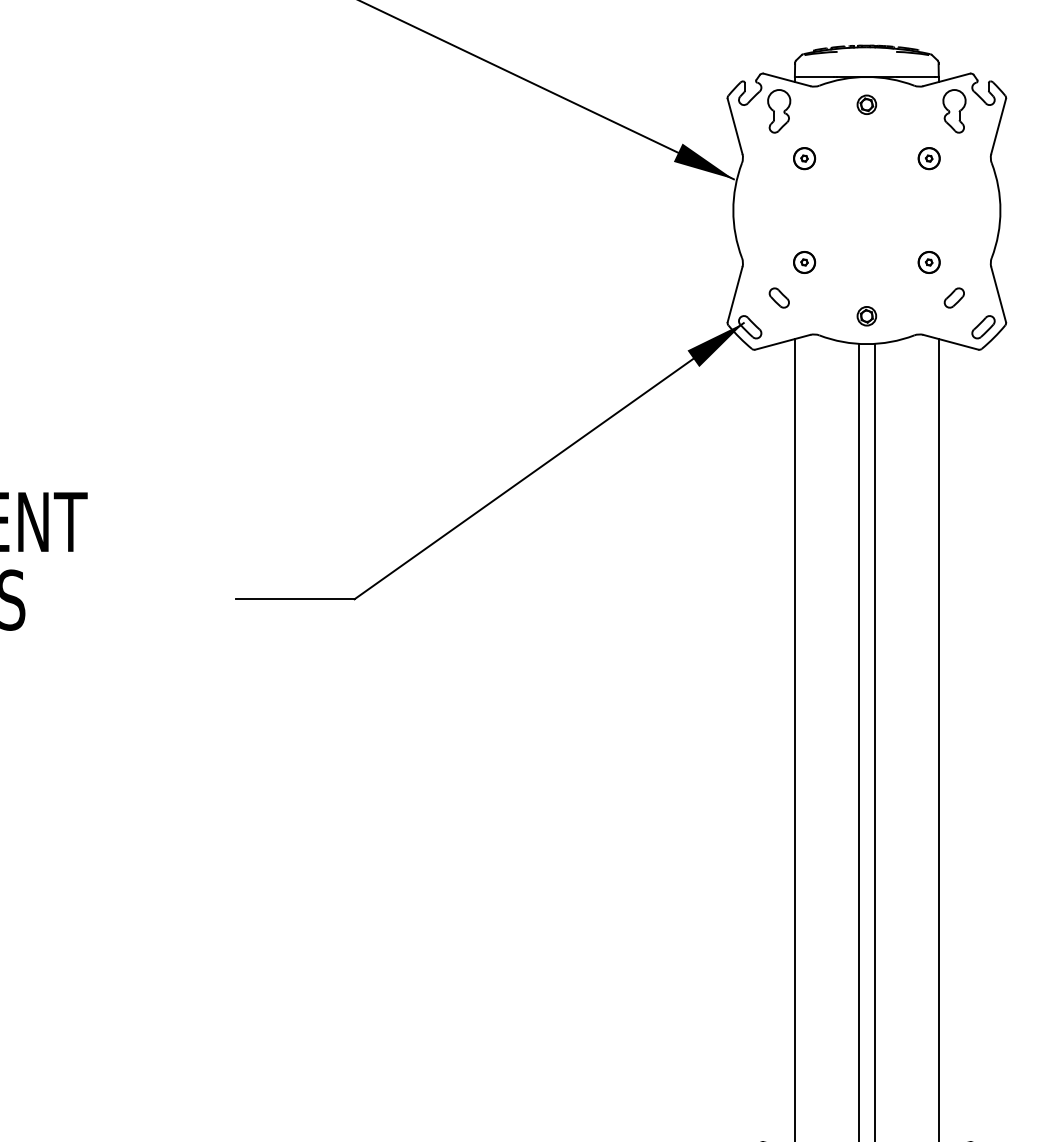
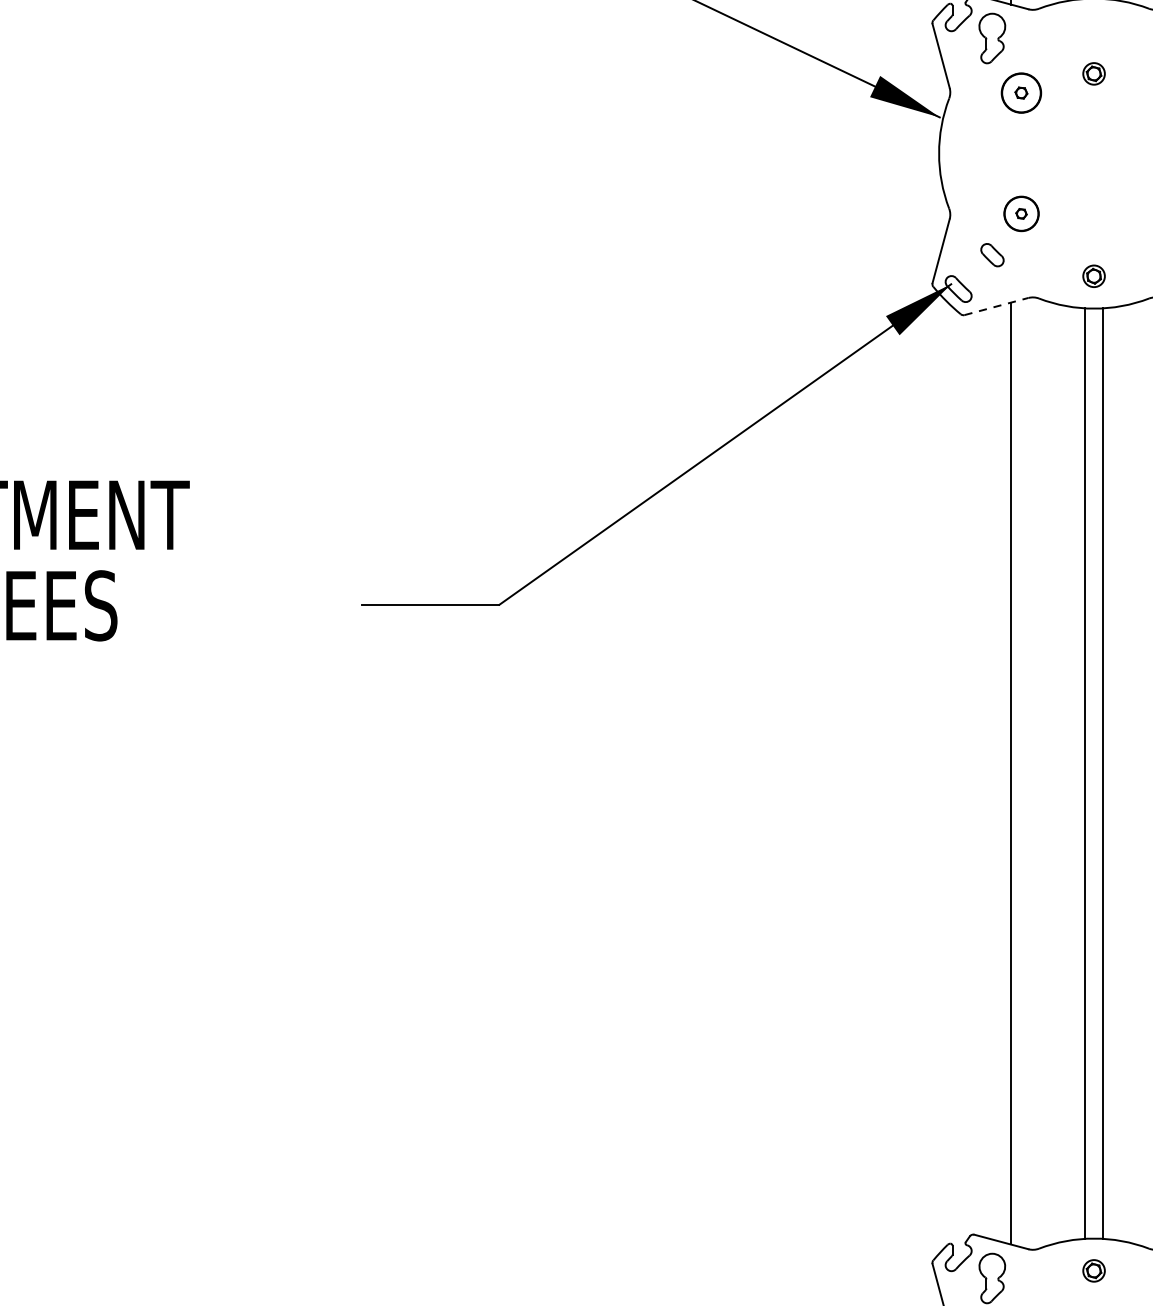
part: (866, 104) -> (1093, 73), moved
part: (804, 158) -> (1021, 93), size x1.6
part: (804, 262) -> (1021, 213), size x1.4
line: (782, 342) -> (996, 306), solid -> dashed

